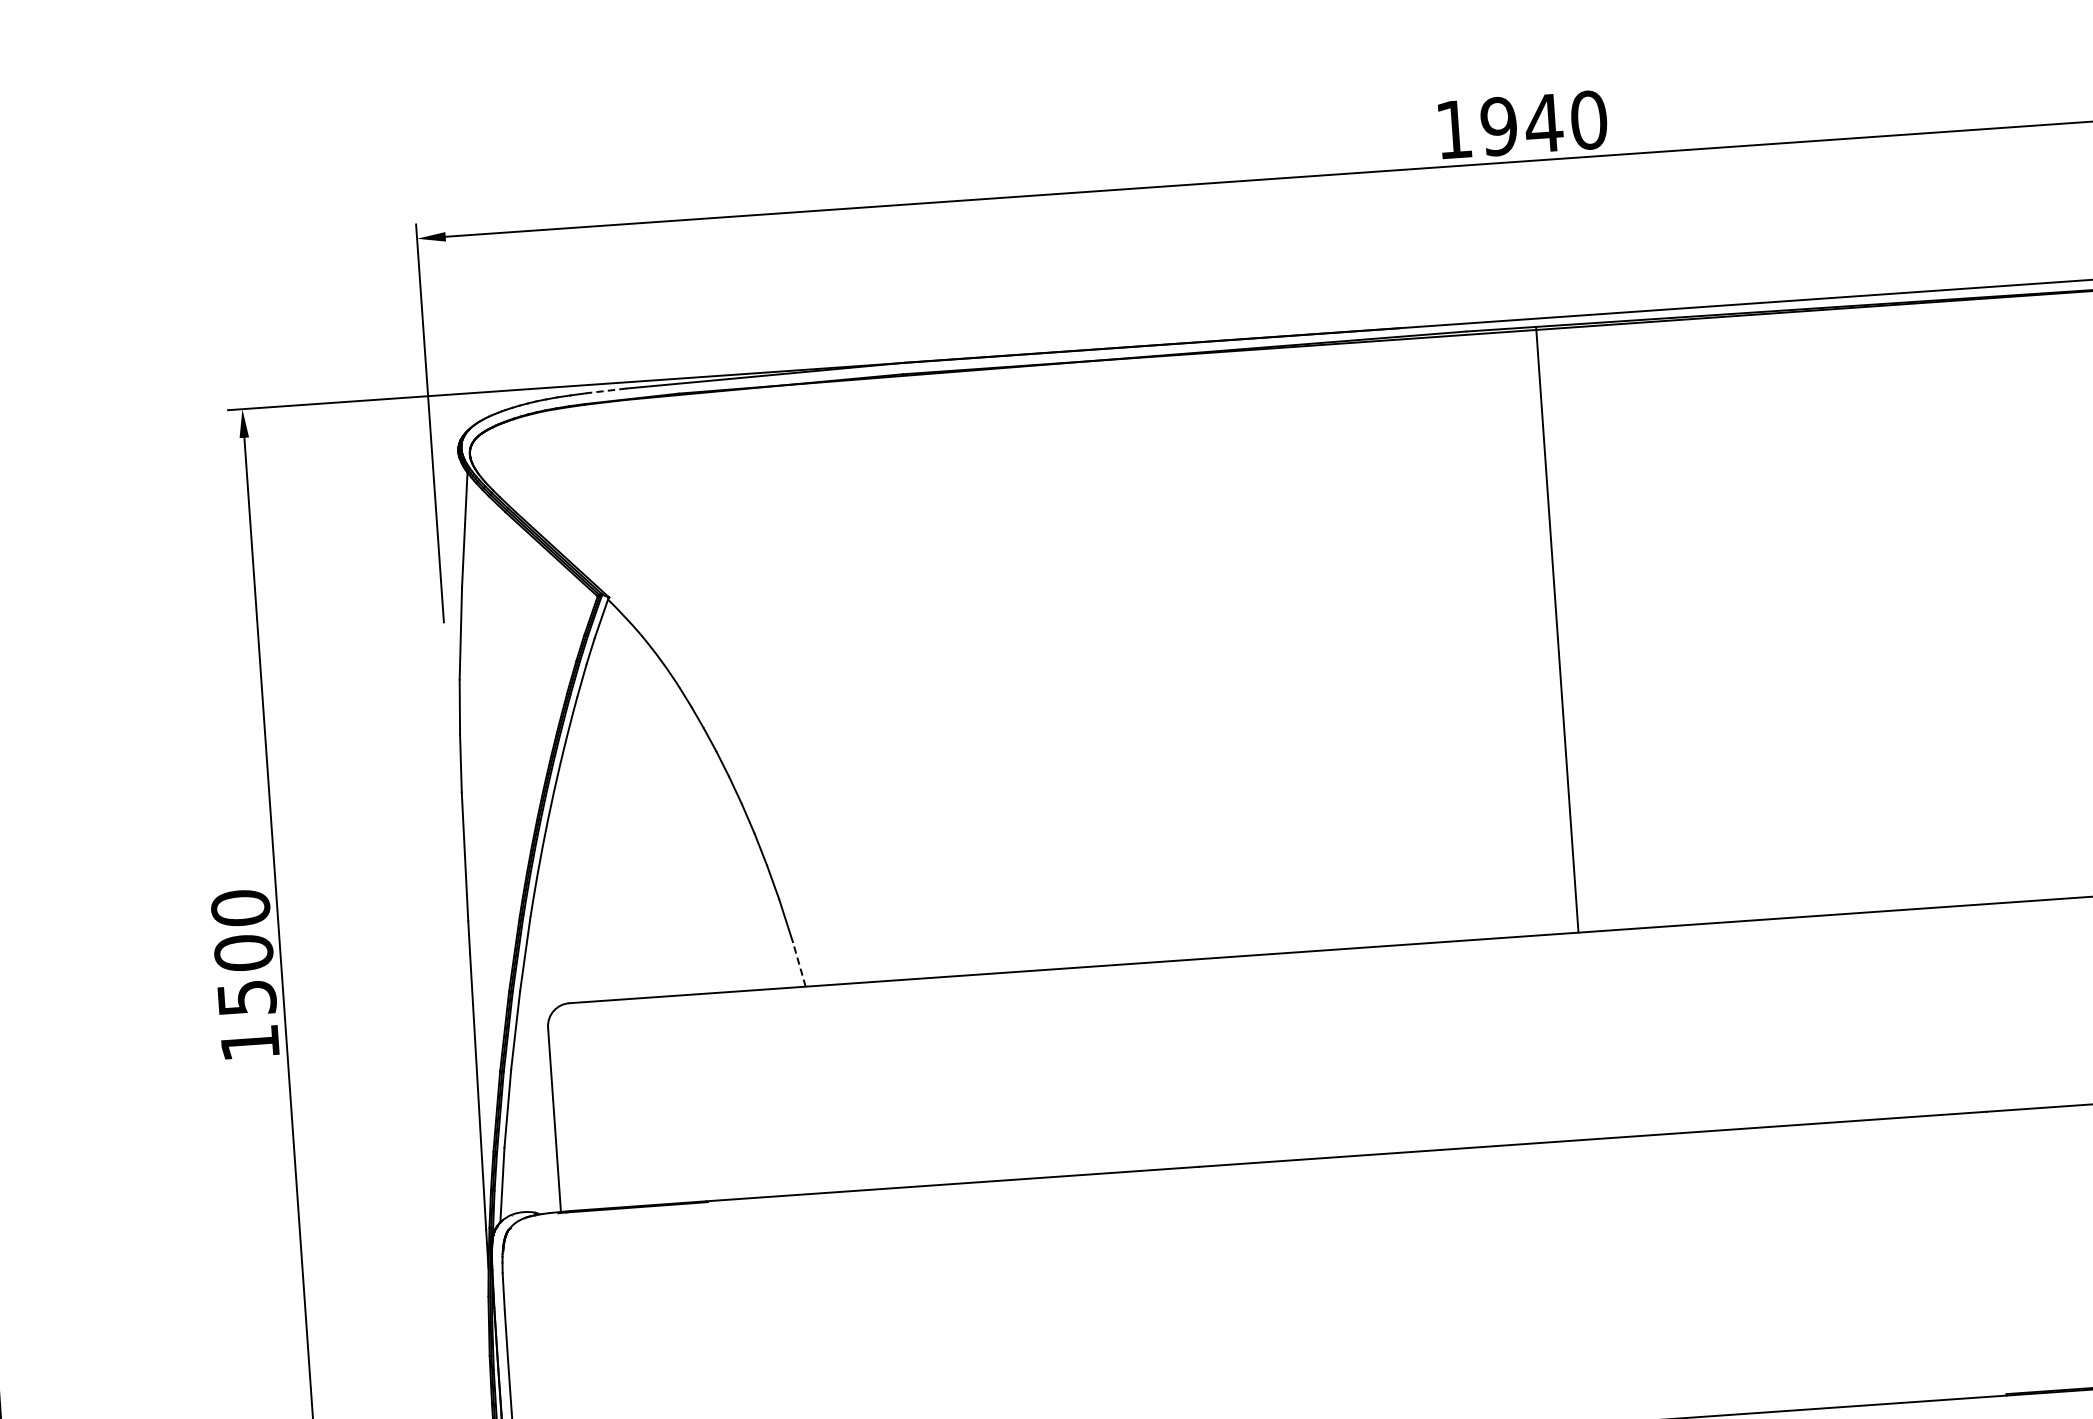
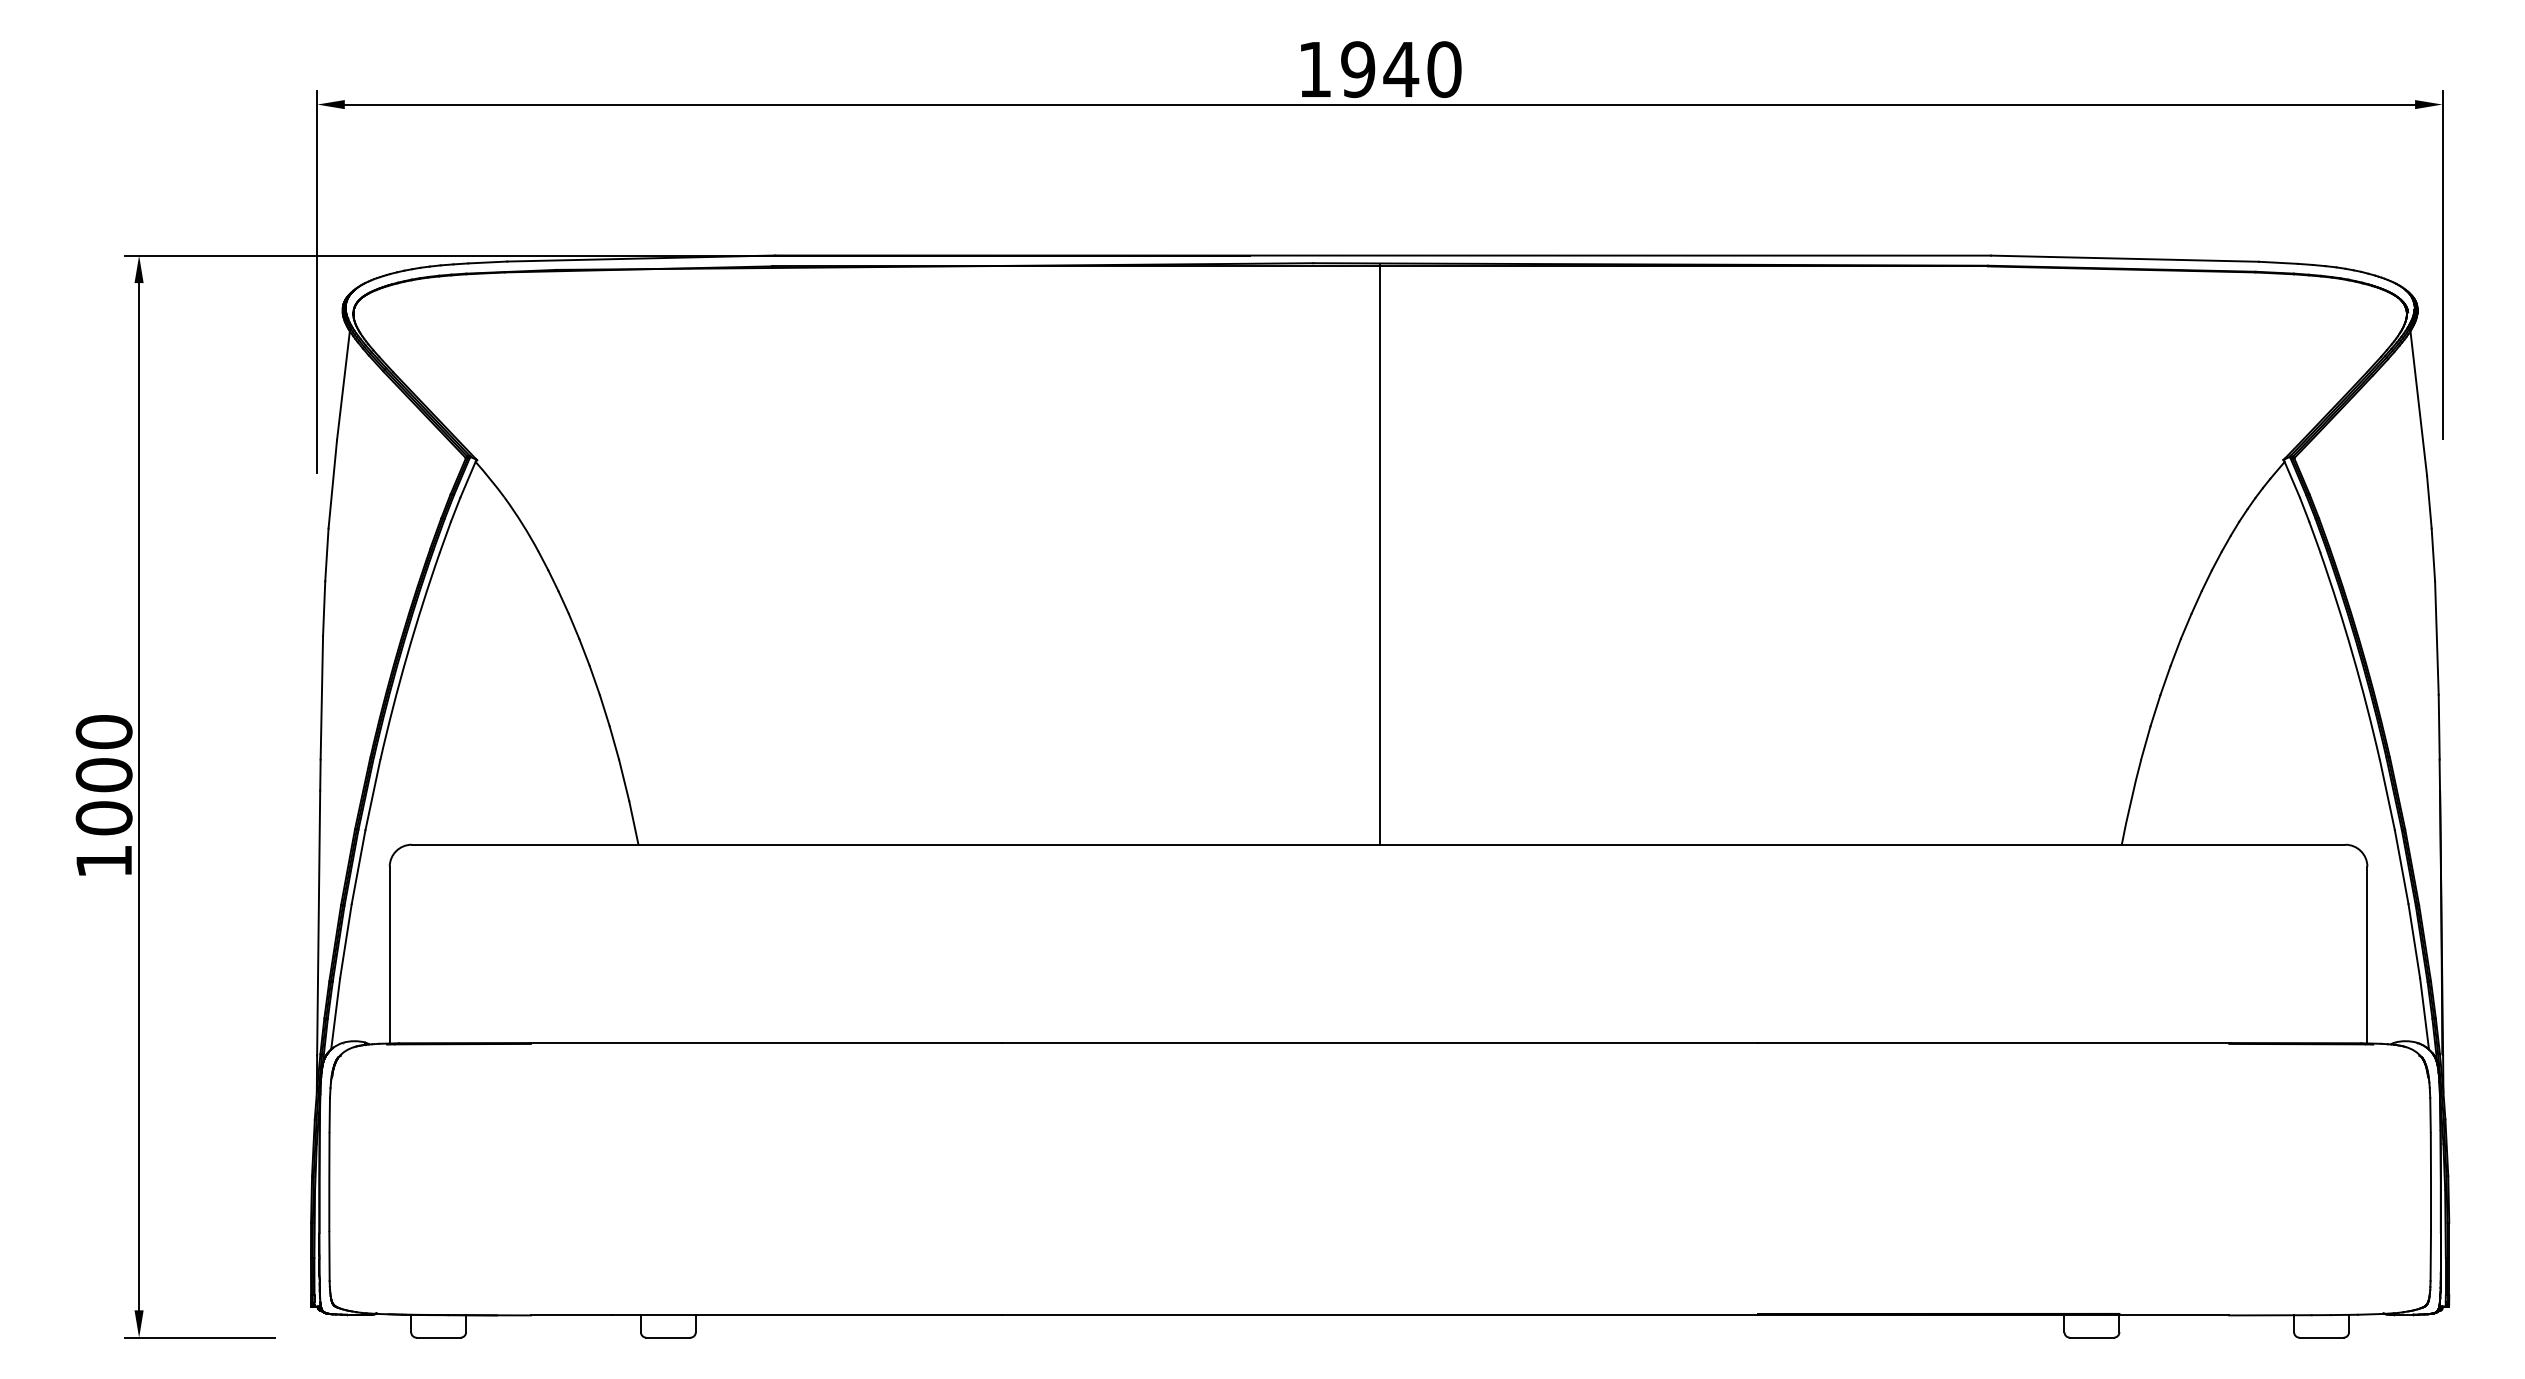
line: (605, 390) -> (487, 262), dashed -> solid
line: (798, 963) -> (633, 822), dashed -> solid
text: (246, 998) -> (103, 818), 1500 -> 1000

